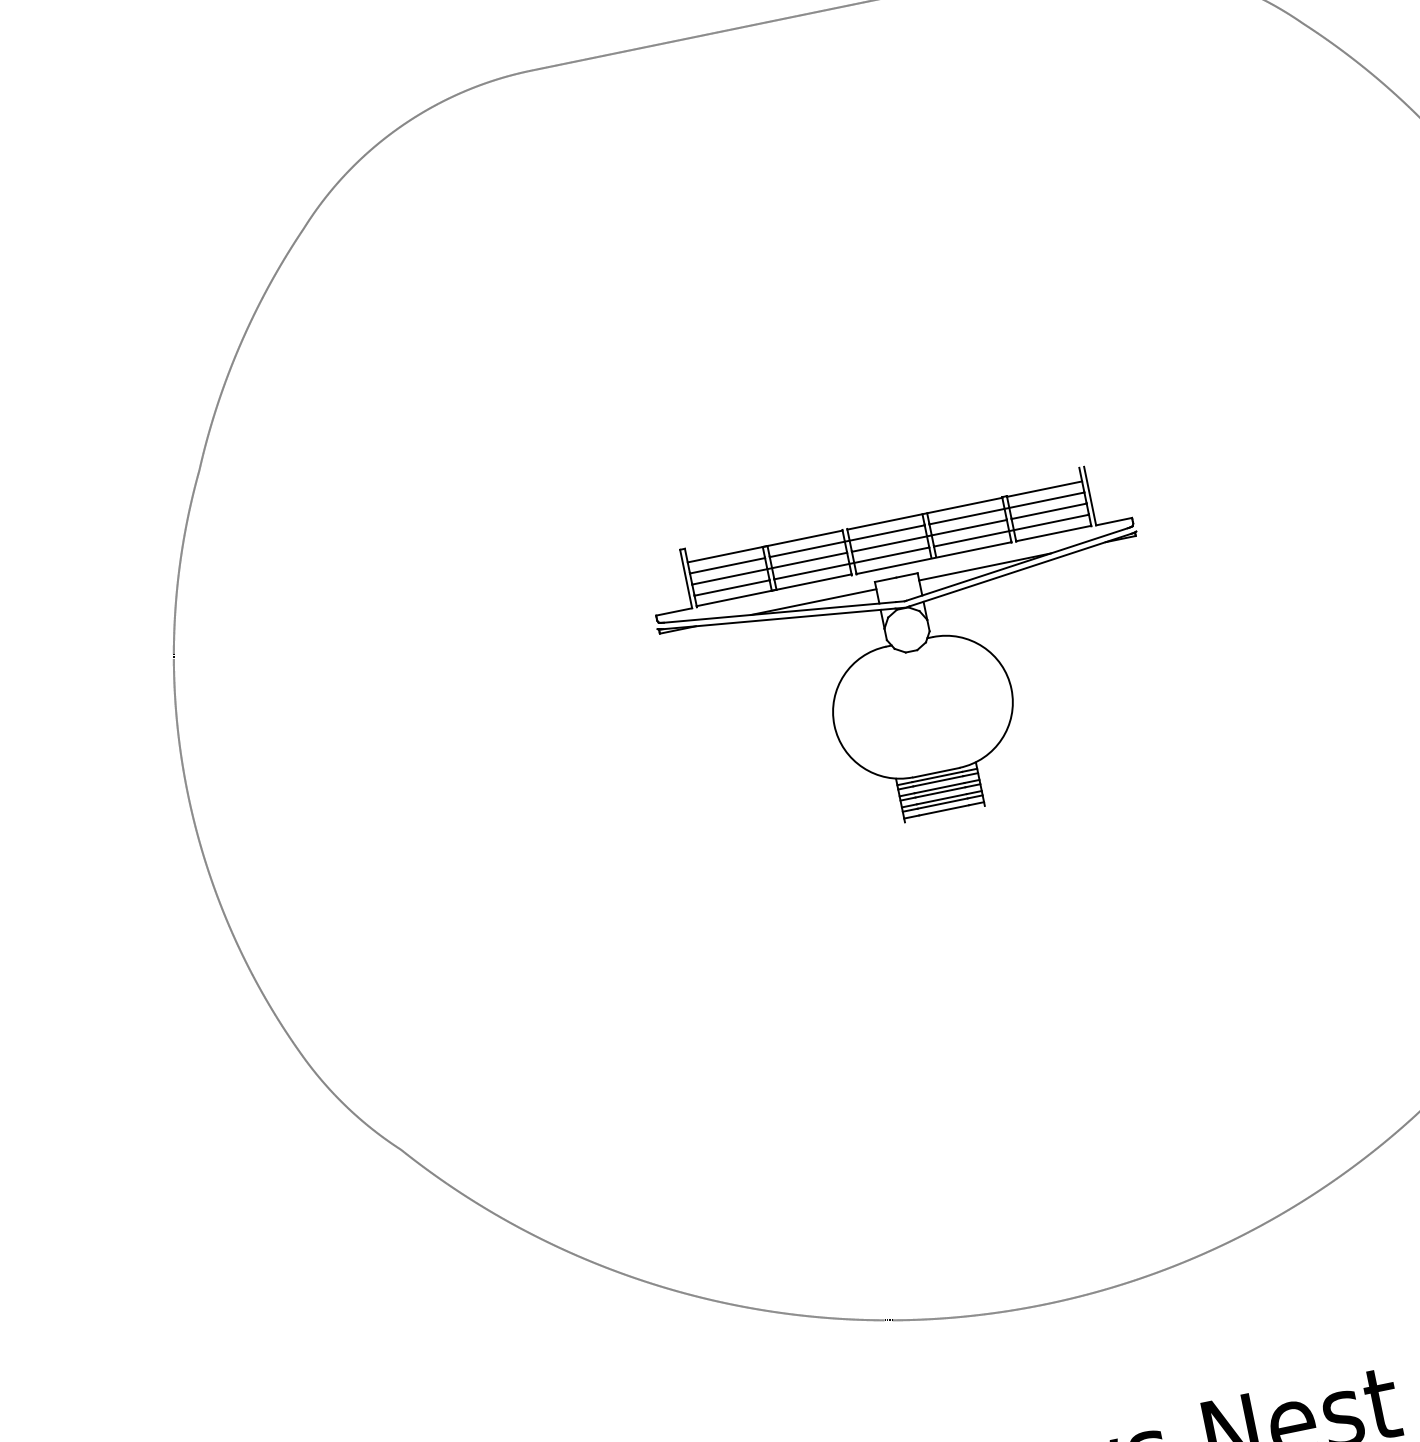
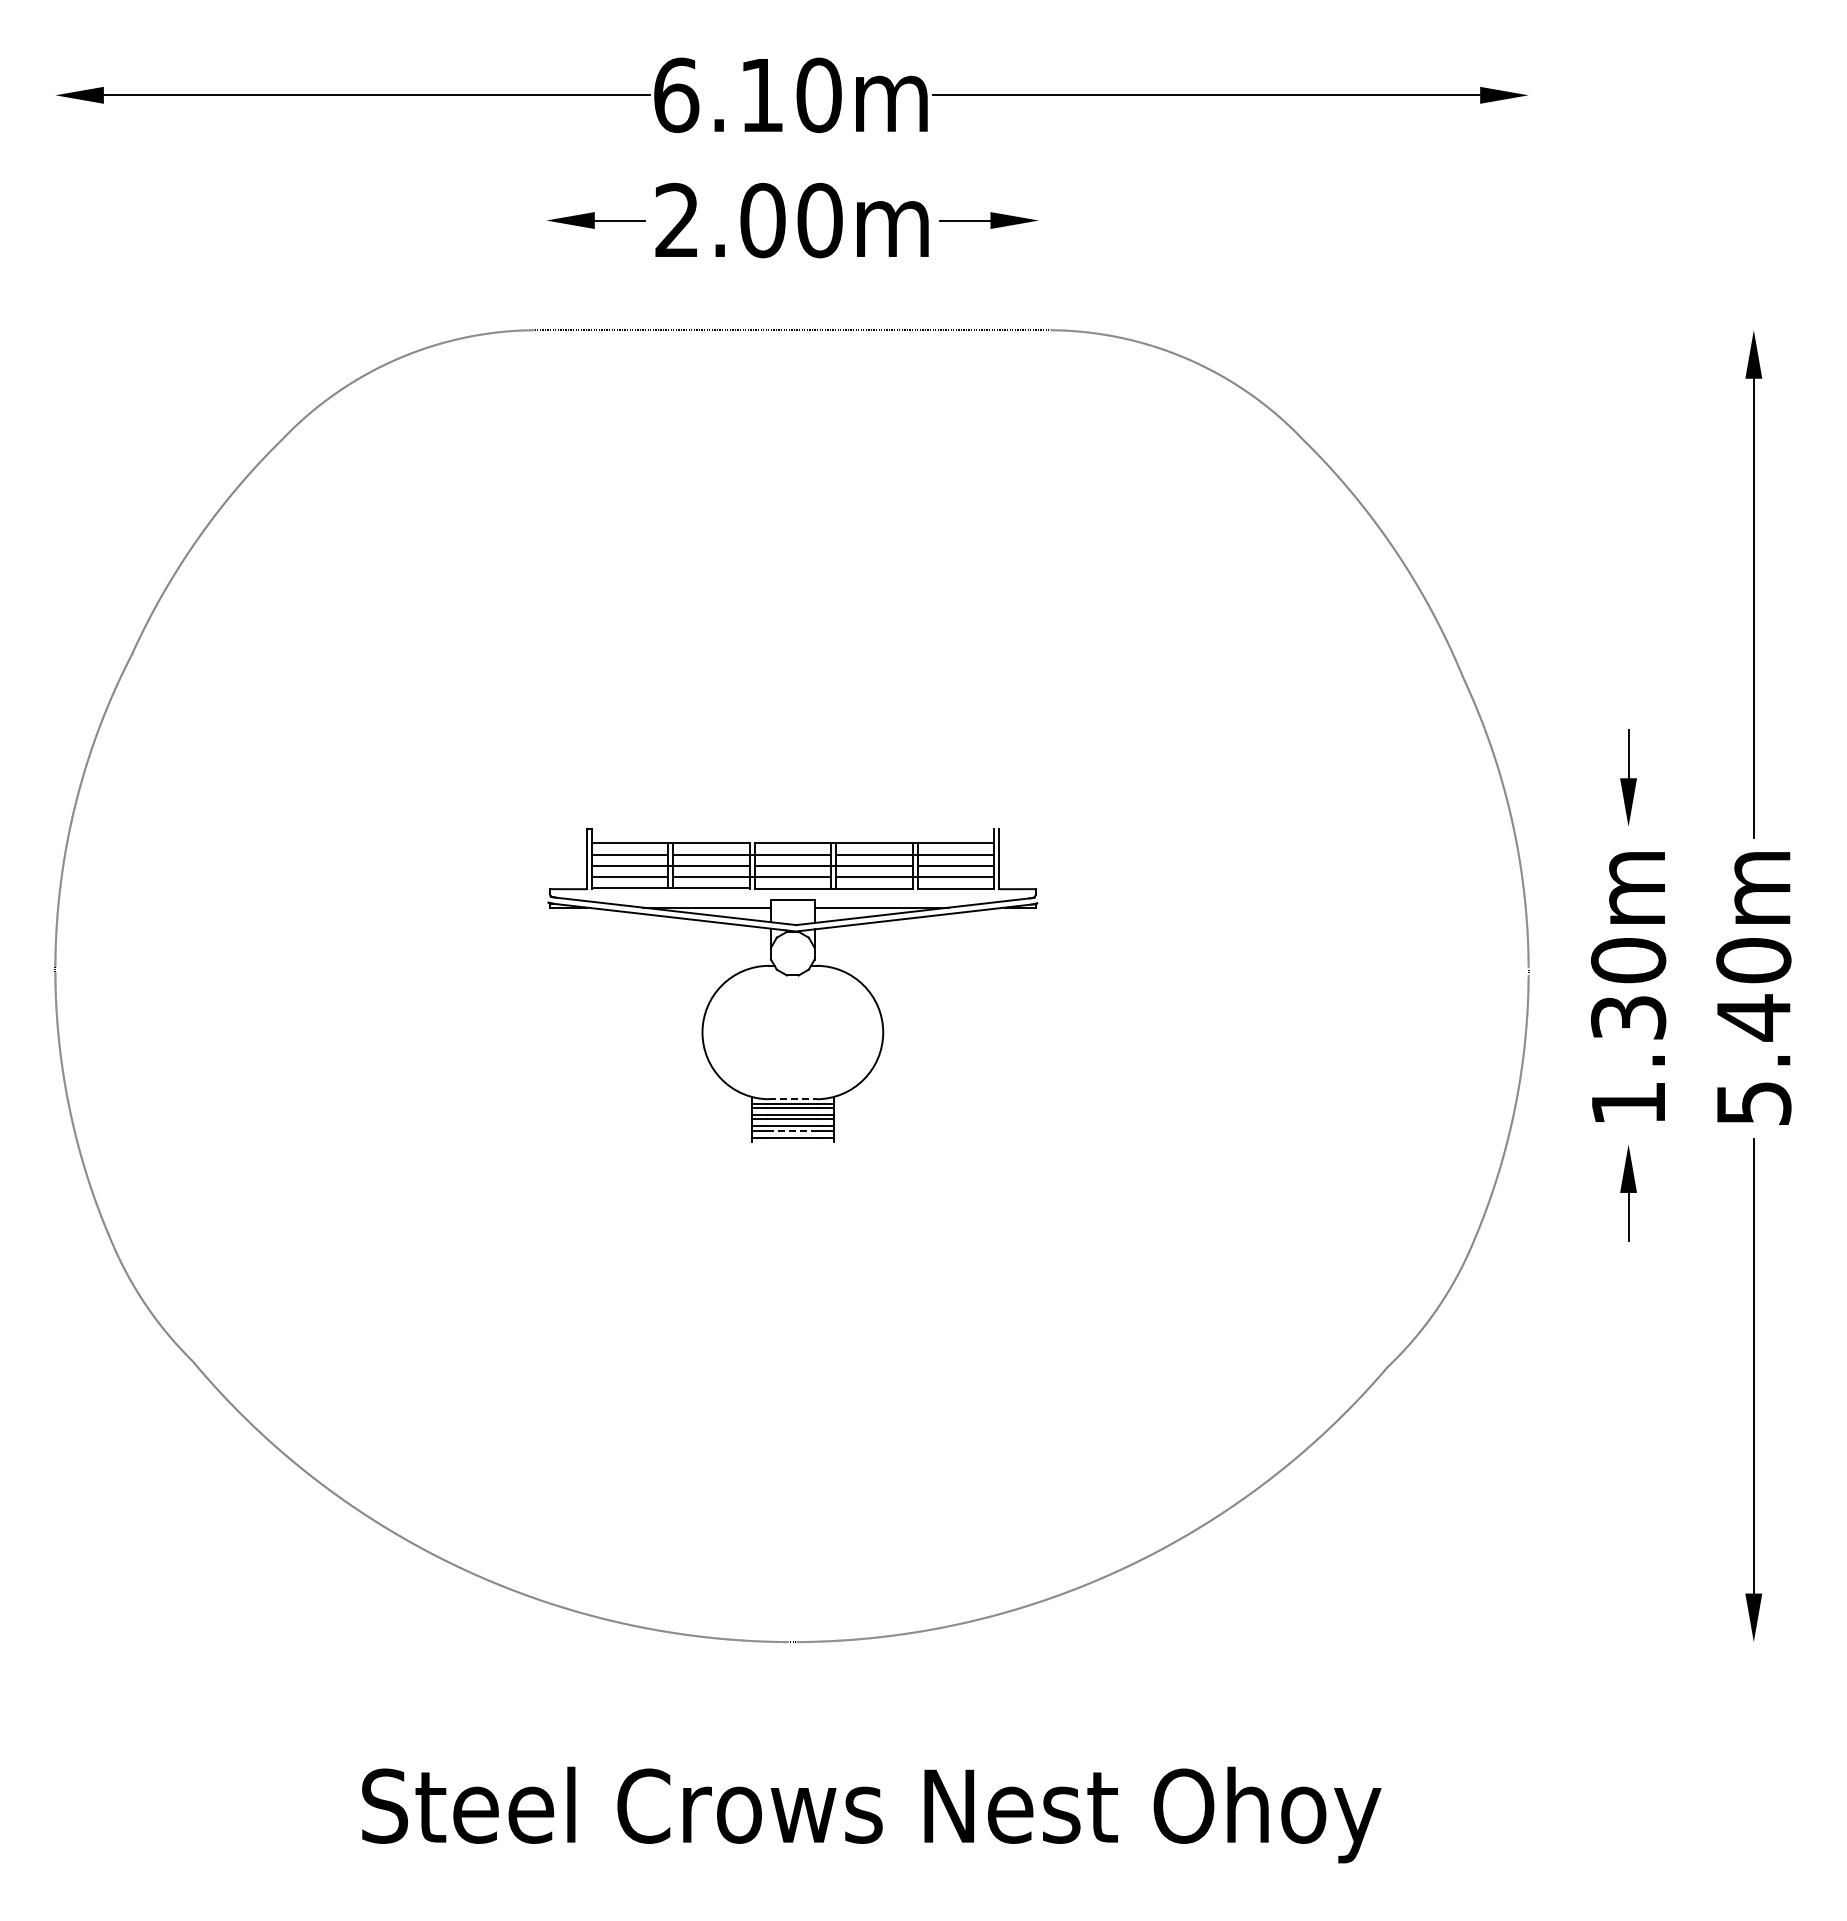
line: (936, 772) -> (792, 1099), solid -> dashed
line: (943, 803) -> (793, 1130), solid -> dashed

